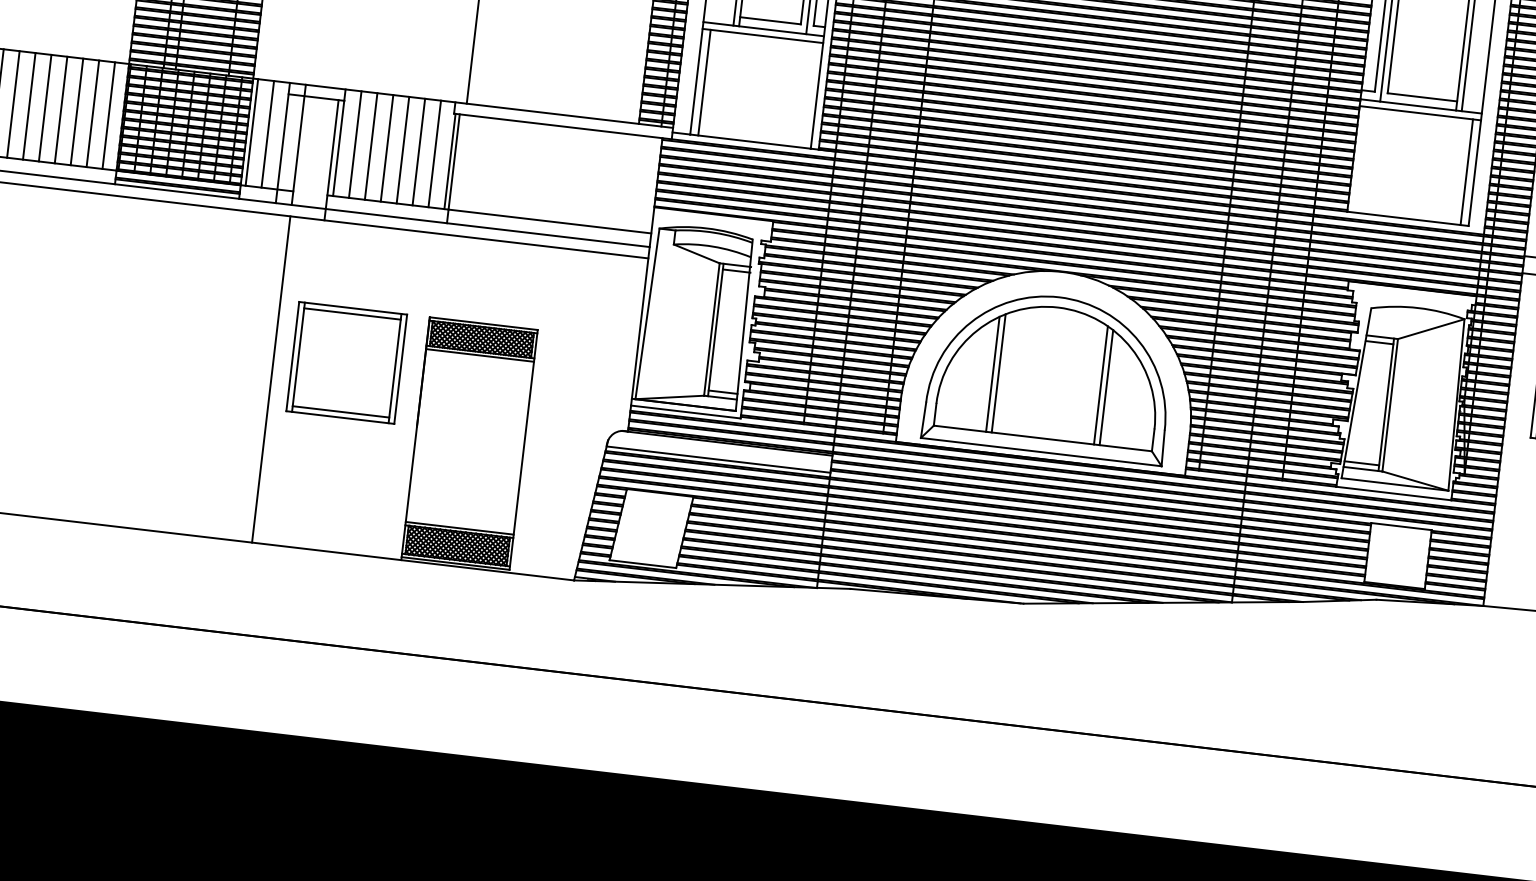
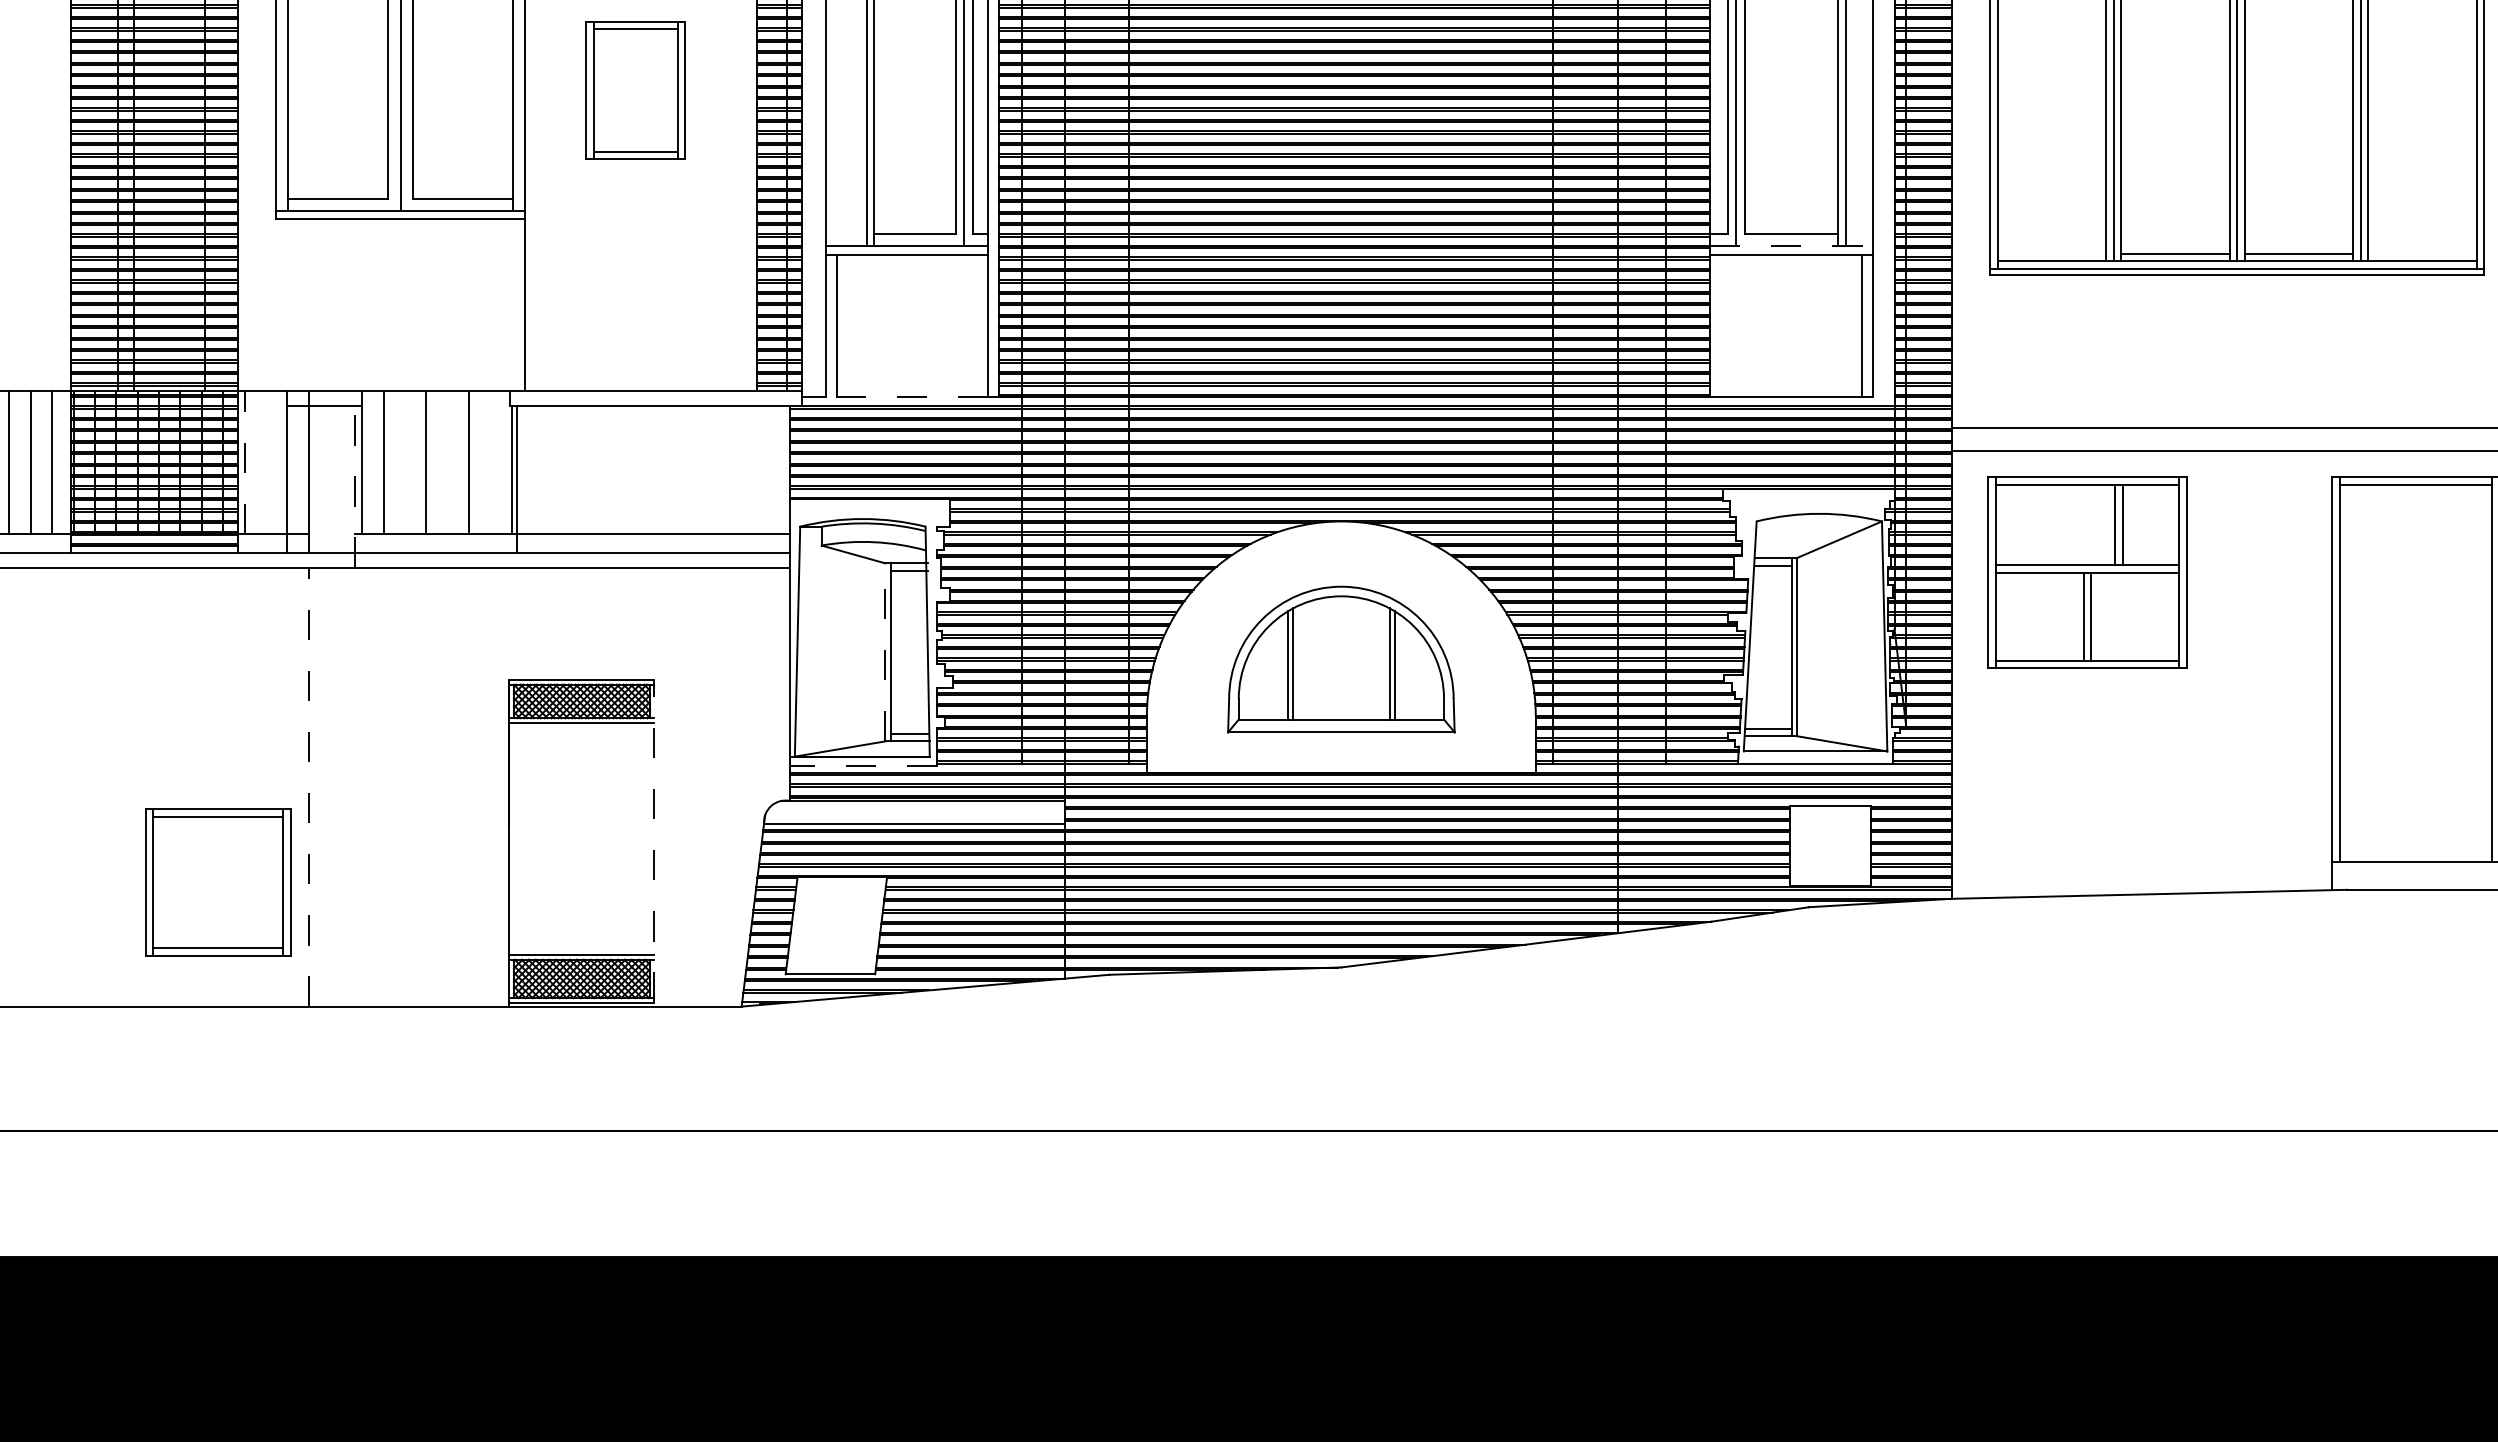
line: (1421, 106) -> (1791, 245), solid -> dashed
line: (251, 132) -> (244, 462), solid -> dashed
line: (267, 134) -> (265, 462), removed
line: (749, 141) -> (906, 397), solid -> dashed
line: (370, 146) -> (404, 462), removed
line: (402, 150) -> (447, 462), removed
line: (434, 153) -> (490, 462), removed
line: (331, 160) -> (354, 487), solid -> dashed
line: (712, 328) -> (885, 651), solid -> dashed
part: (346, 362) -> (218, 882), moved
part: (1050, 374) -> (1341, 659), size x0.7
line: (271, 378) -> (308, 786), solid -> dashed
line: (685, 411) -> (863, 765), solid -> dashed
line: (523, 449) -> (654, 840), solid -> dashed

